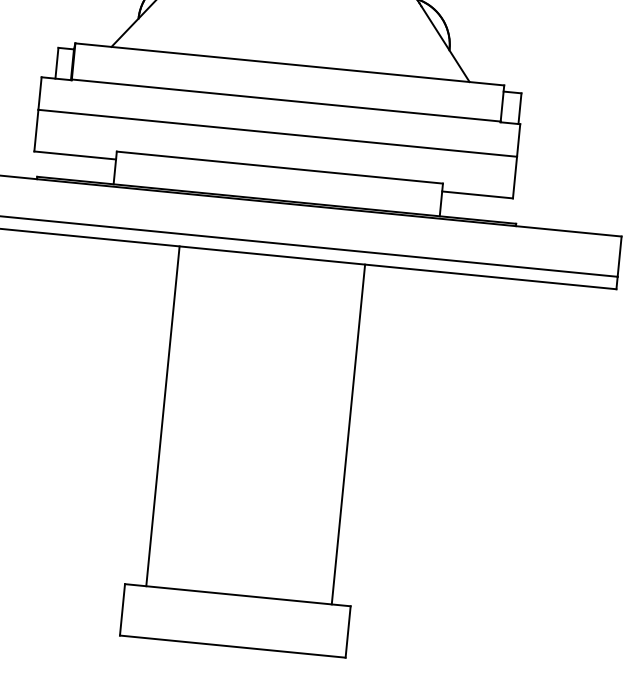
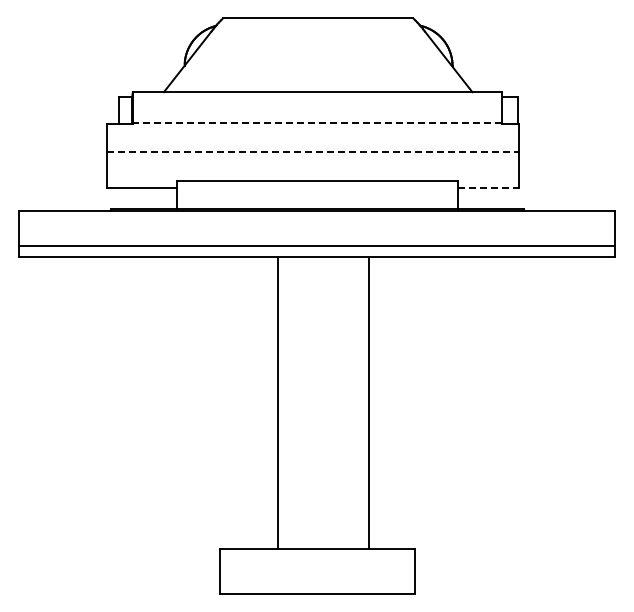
line: (286, 100) -> (317, 123), solid -> dashed
line: (278, 132) -> (313, 151), solid -> dashed
line: (478, 194) -> (489, 187), solid -> dashed
line: (162, 415) -> (277, 402), moved
line: (348, 433) -> (368, 402), moved

